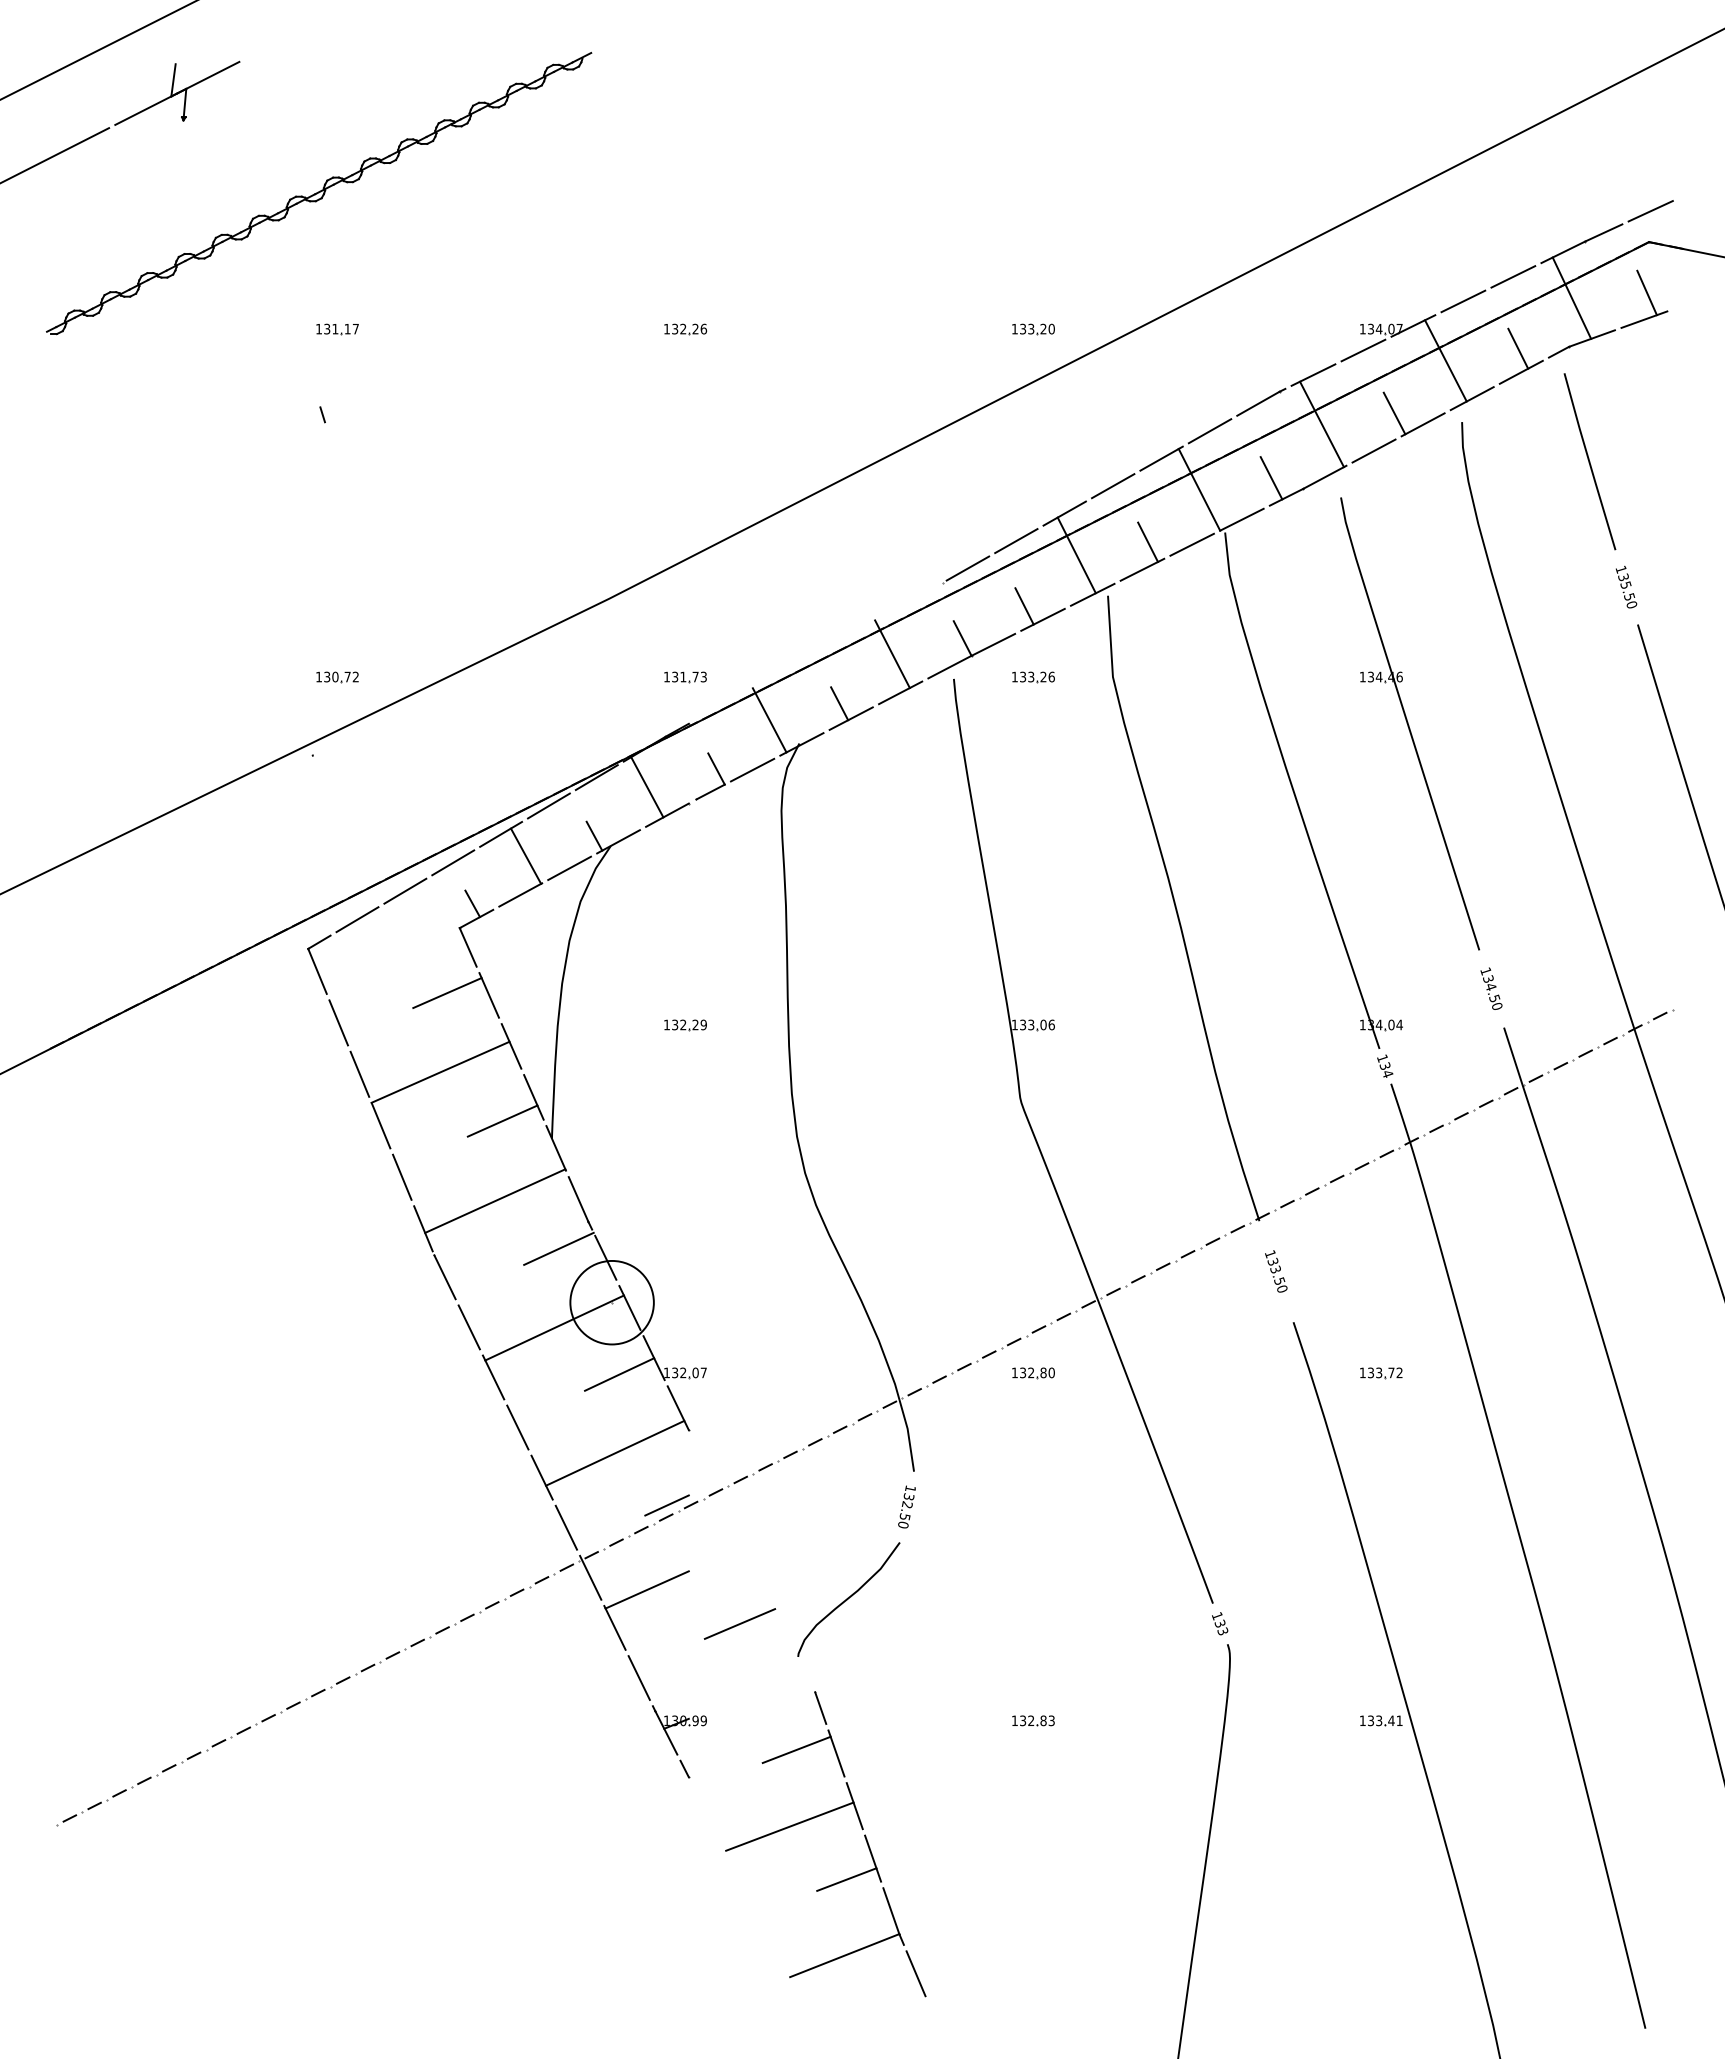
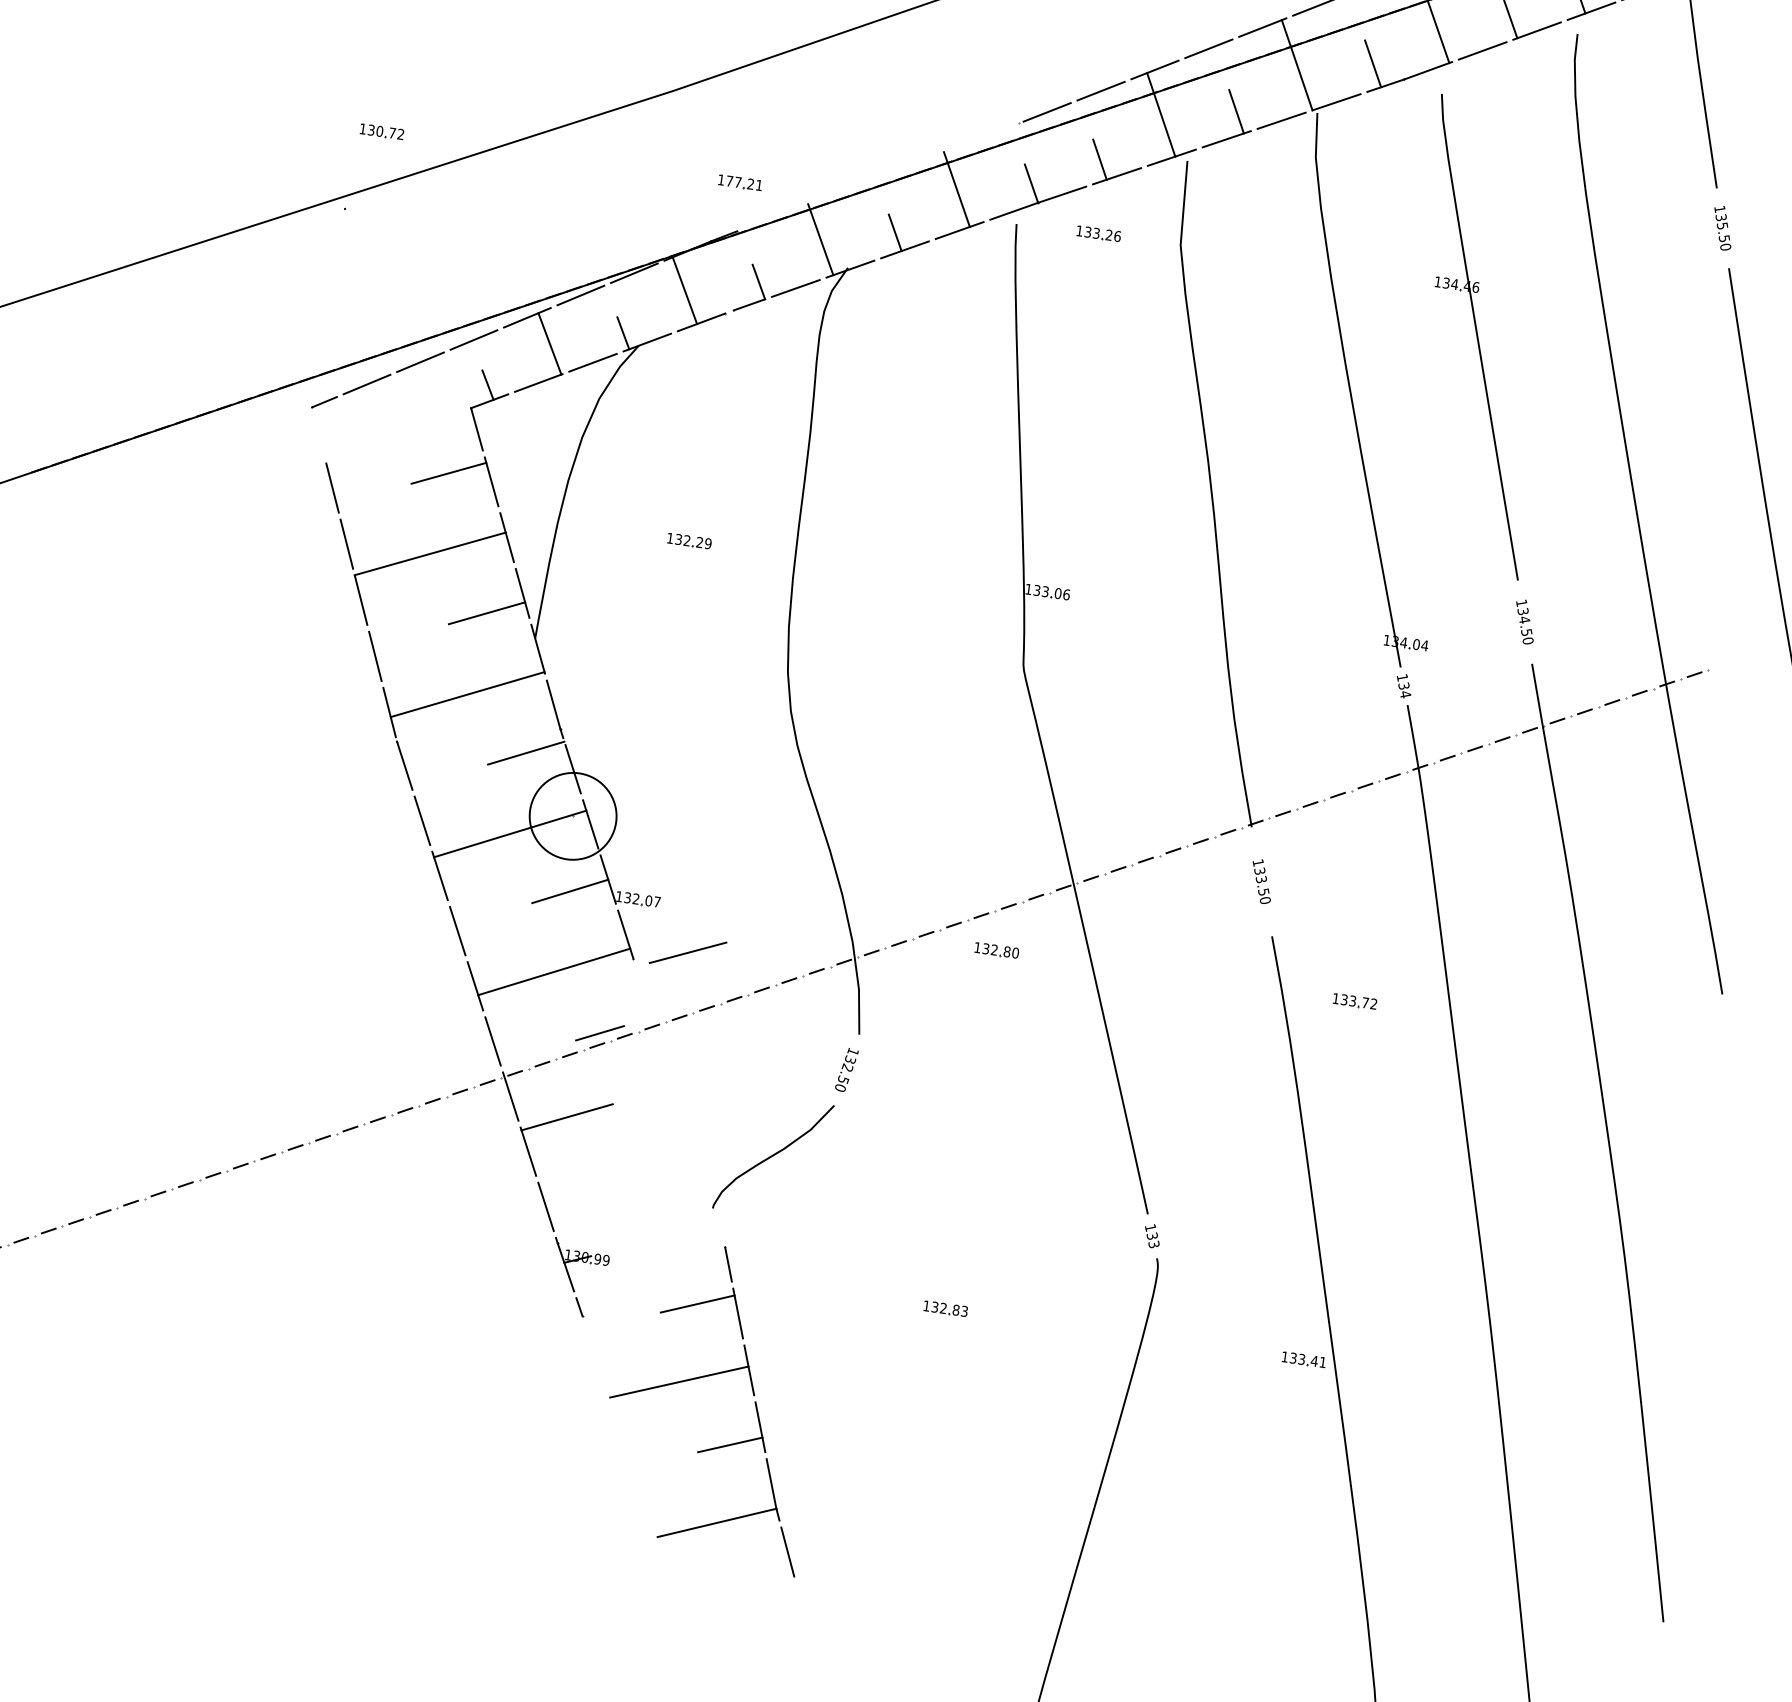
text: (689, 676) -> (744, 182), 131.73 -> 177.21
line: (317, 970) -> (318, 431), removed
line: (739, 1623) -> (687, 952), moved

